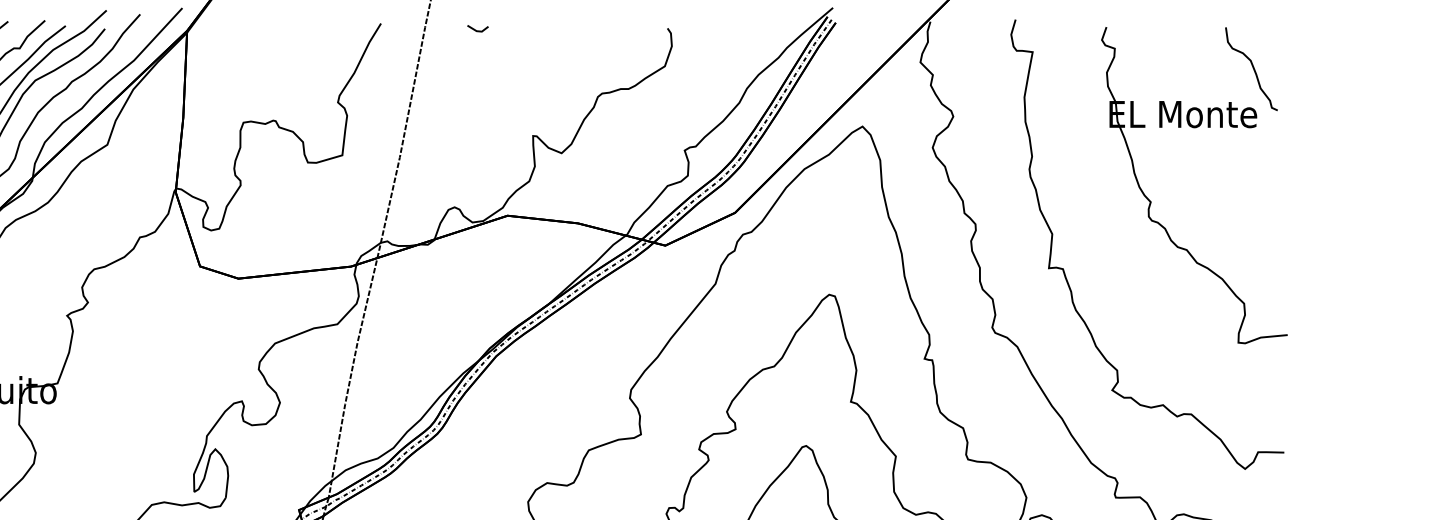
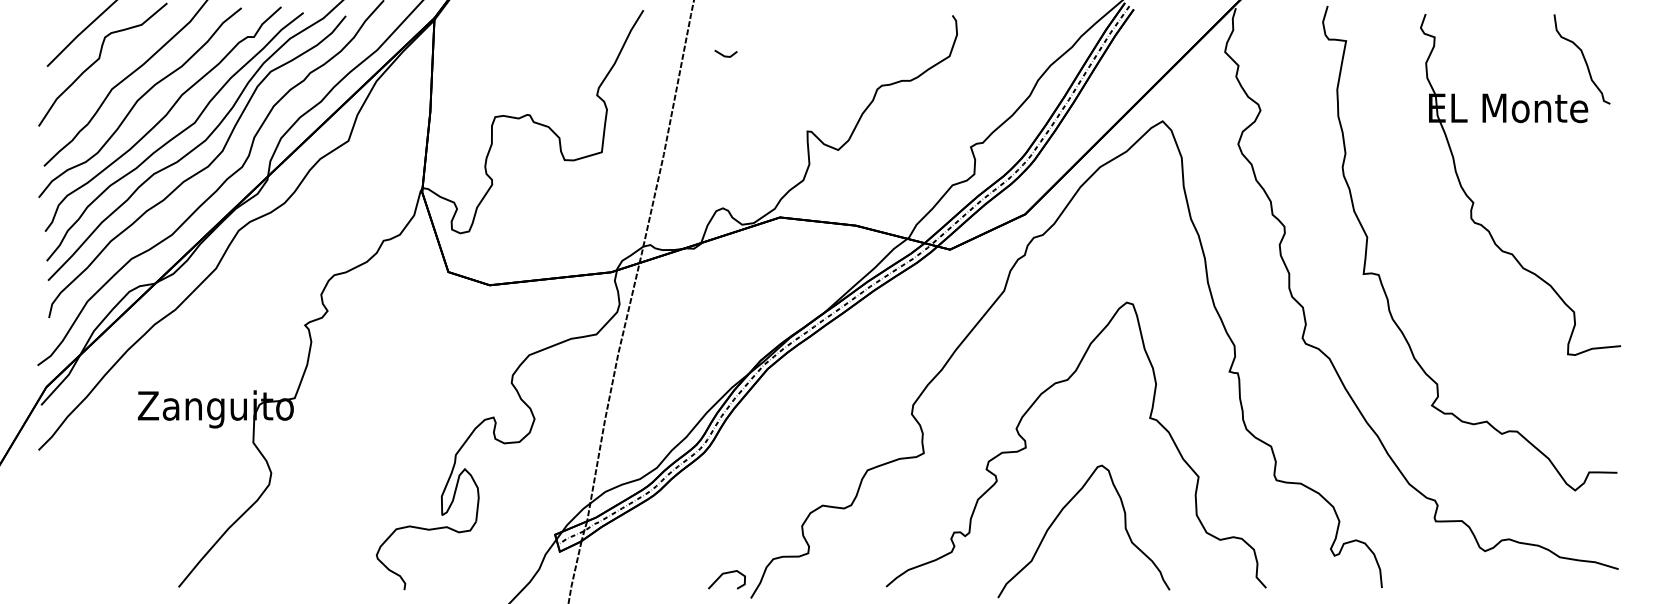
line: (477, 30) -> (725, 55), moved

